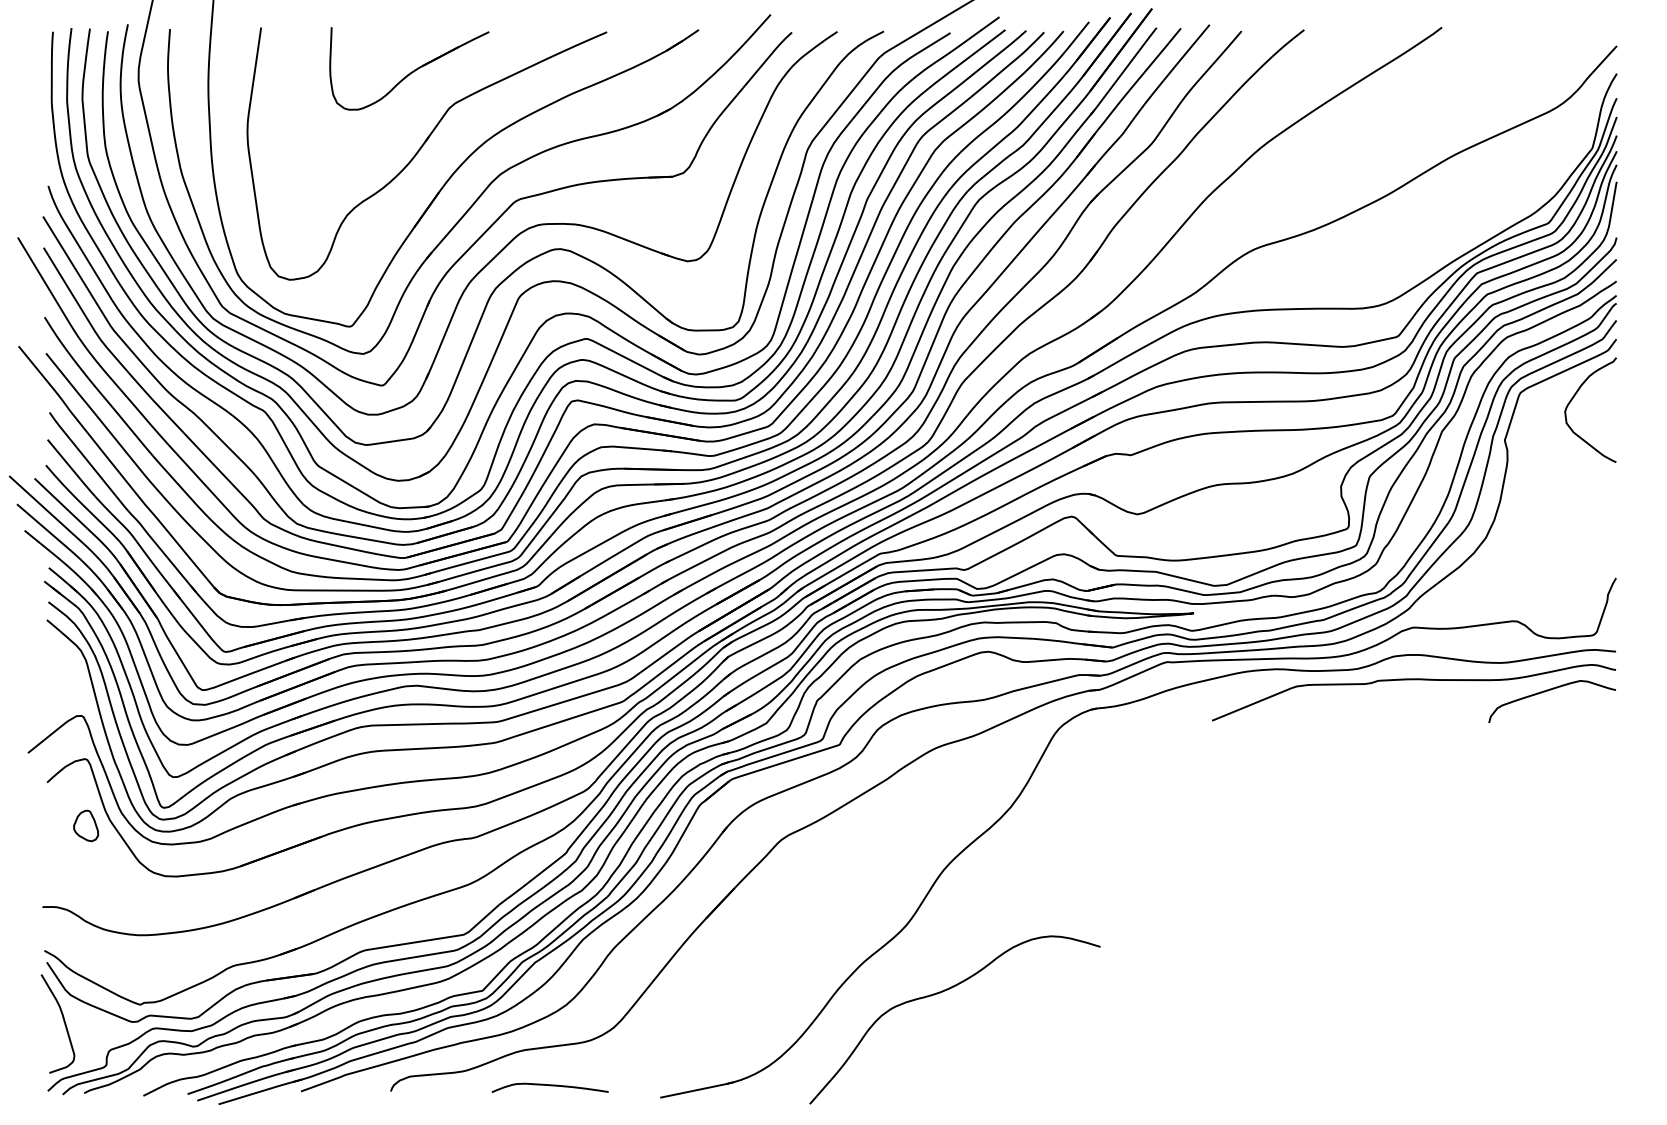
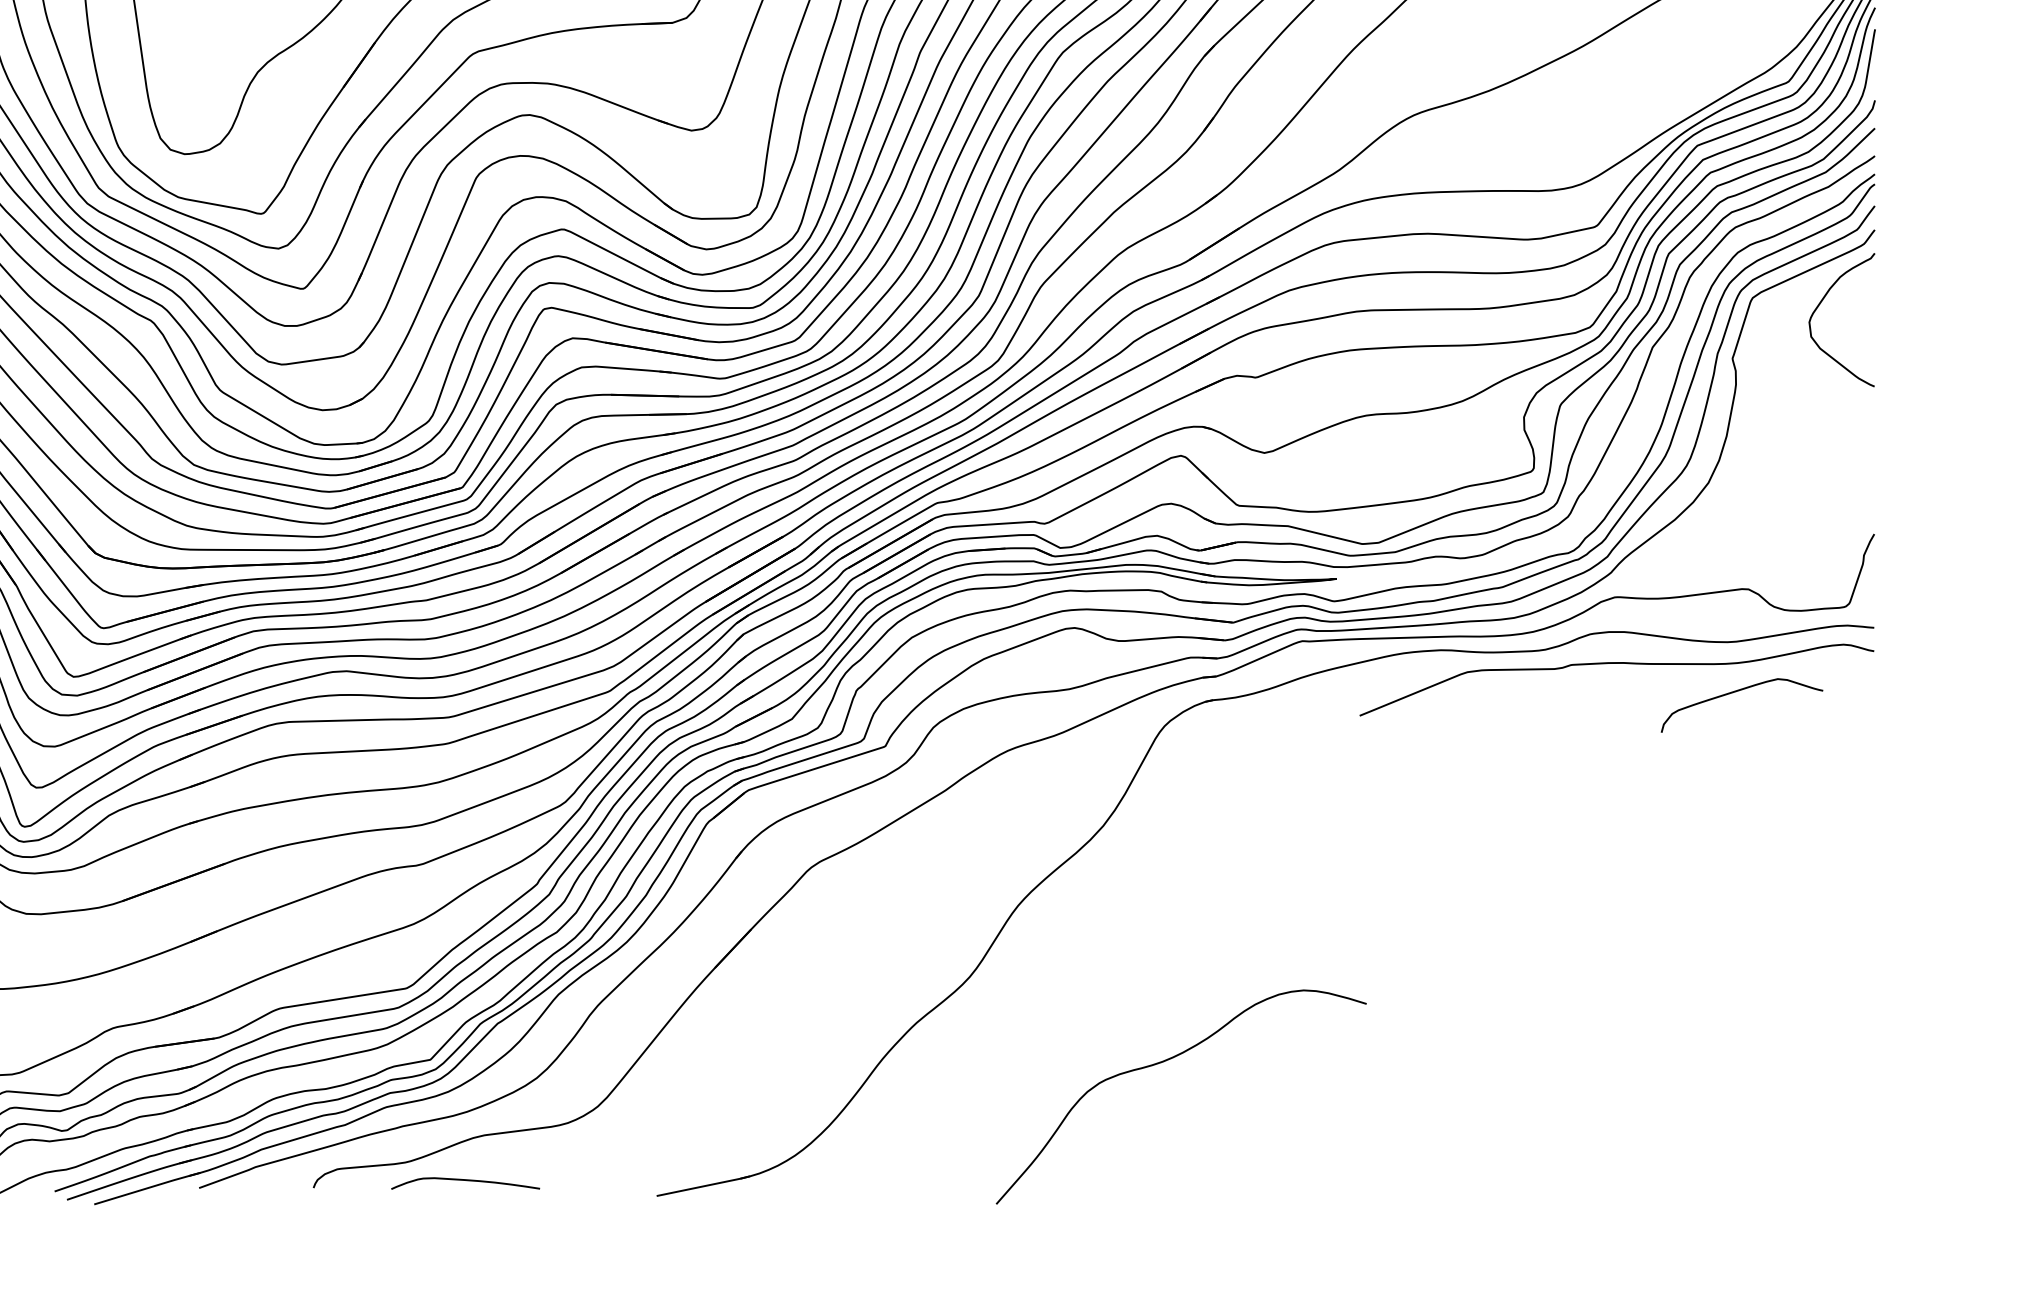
curve: (1548, 691) -> (1737, 692), moved
curve: (945, 991) -> (1169, 1060), moved
curve: (549, 1086) -> (464, 1181), moved

